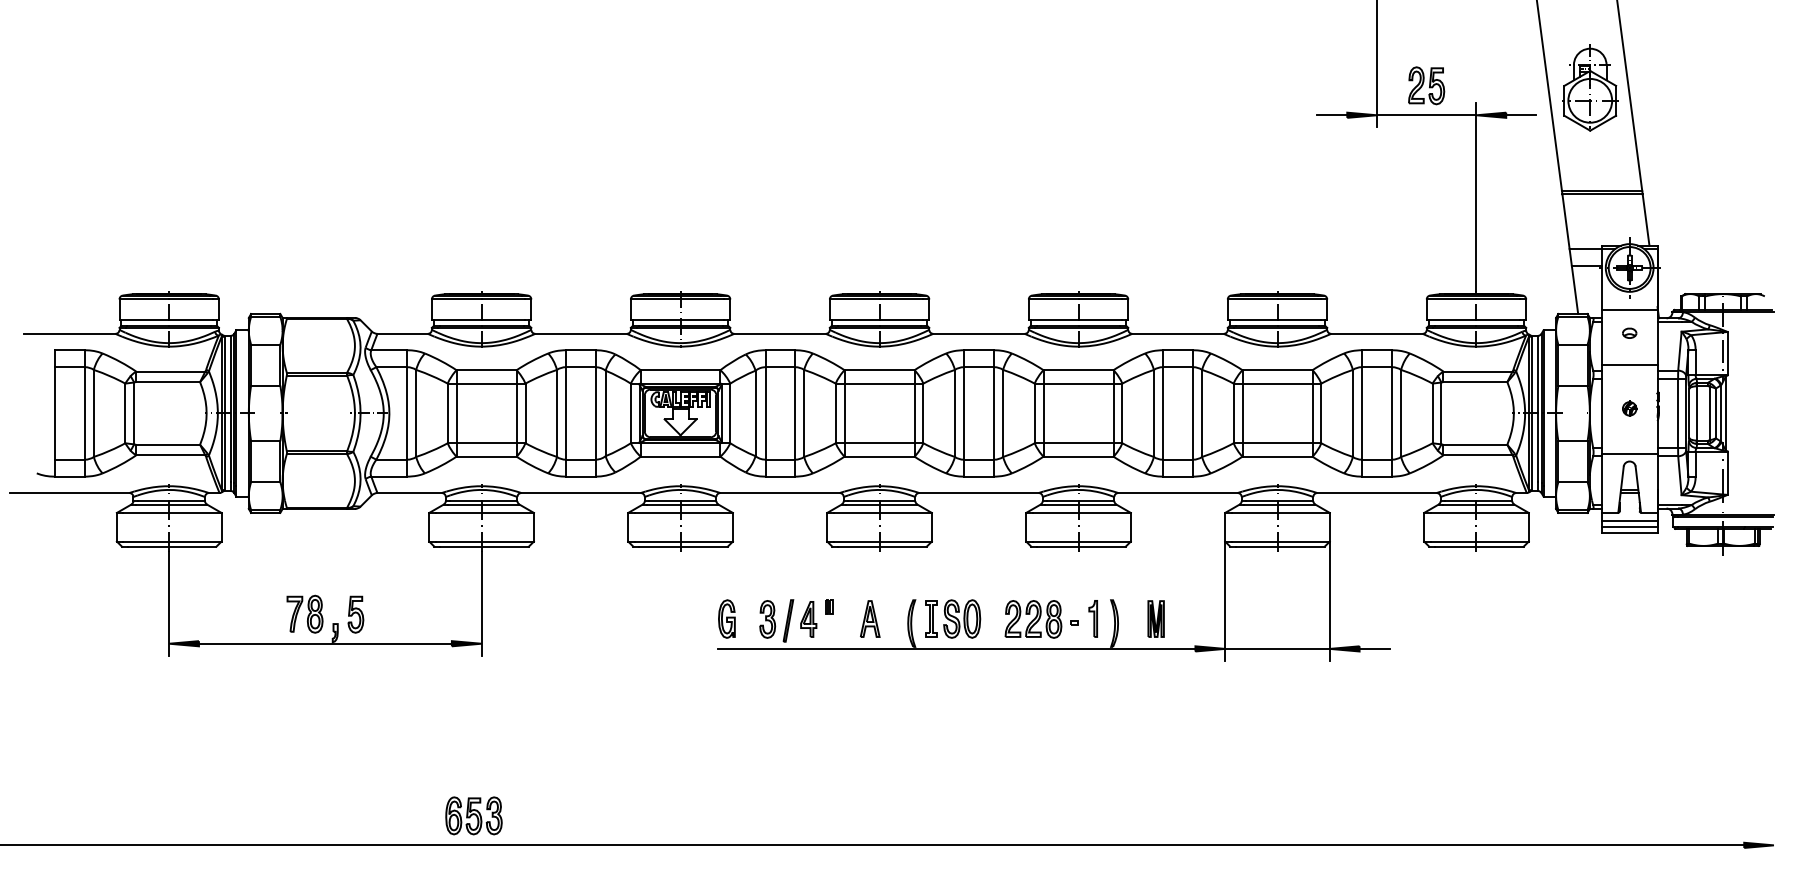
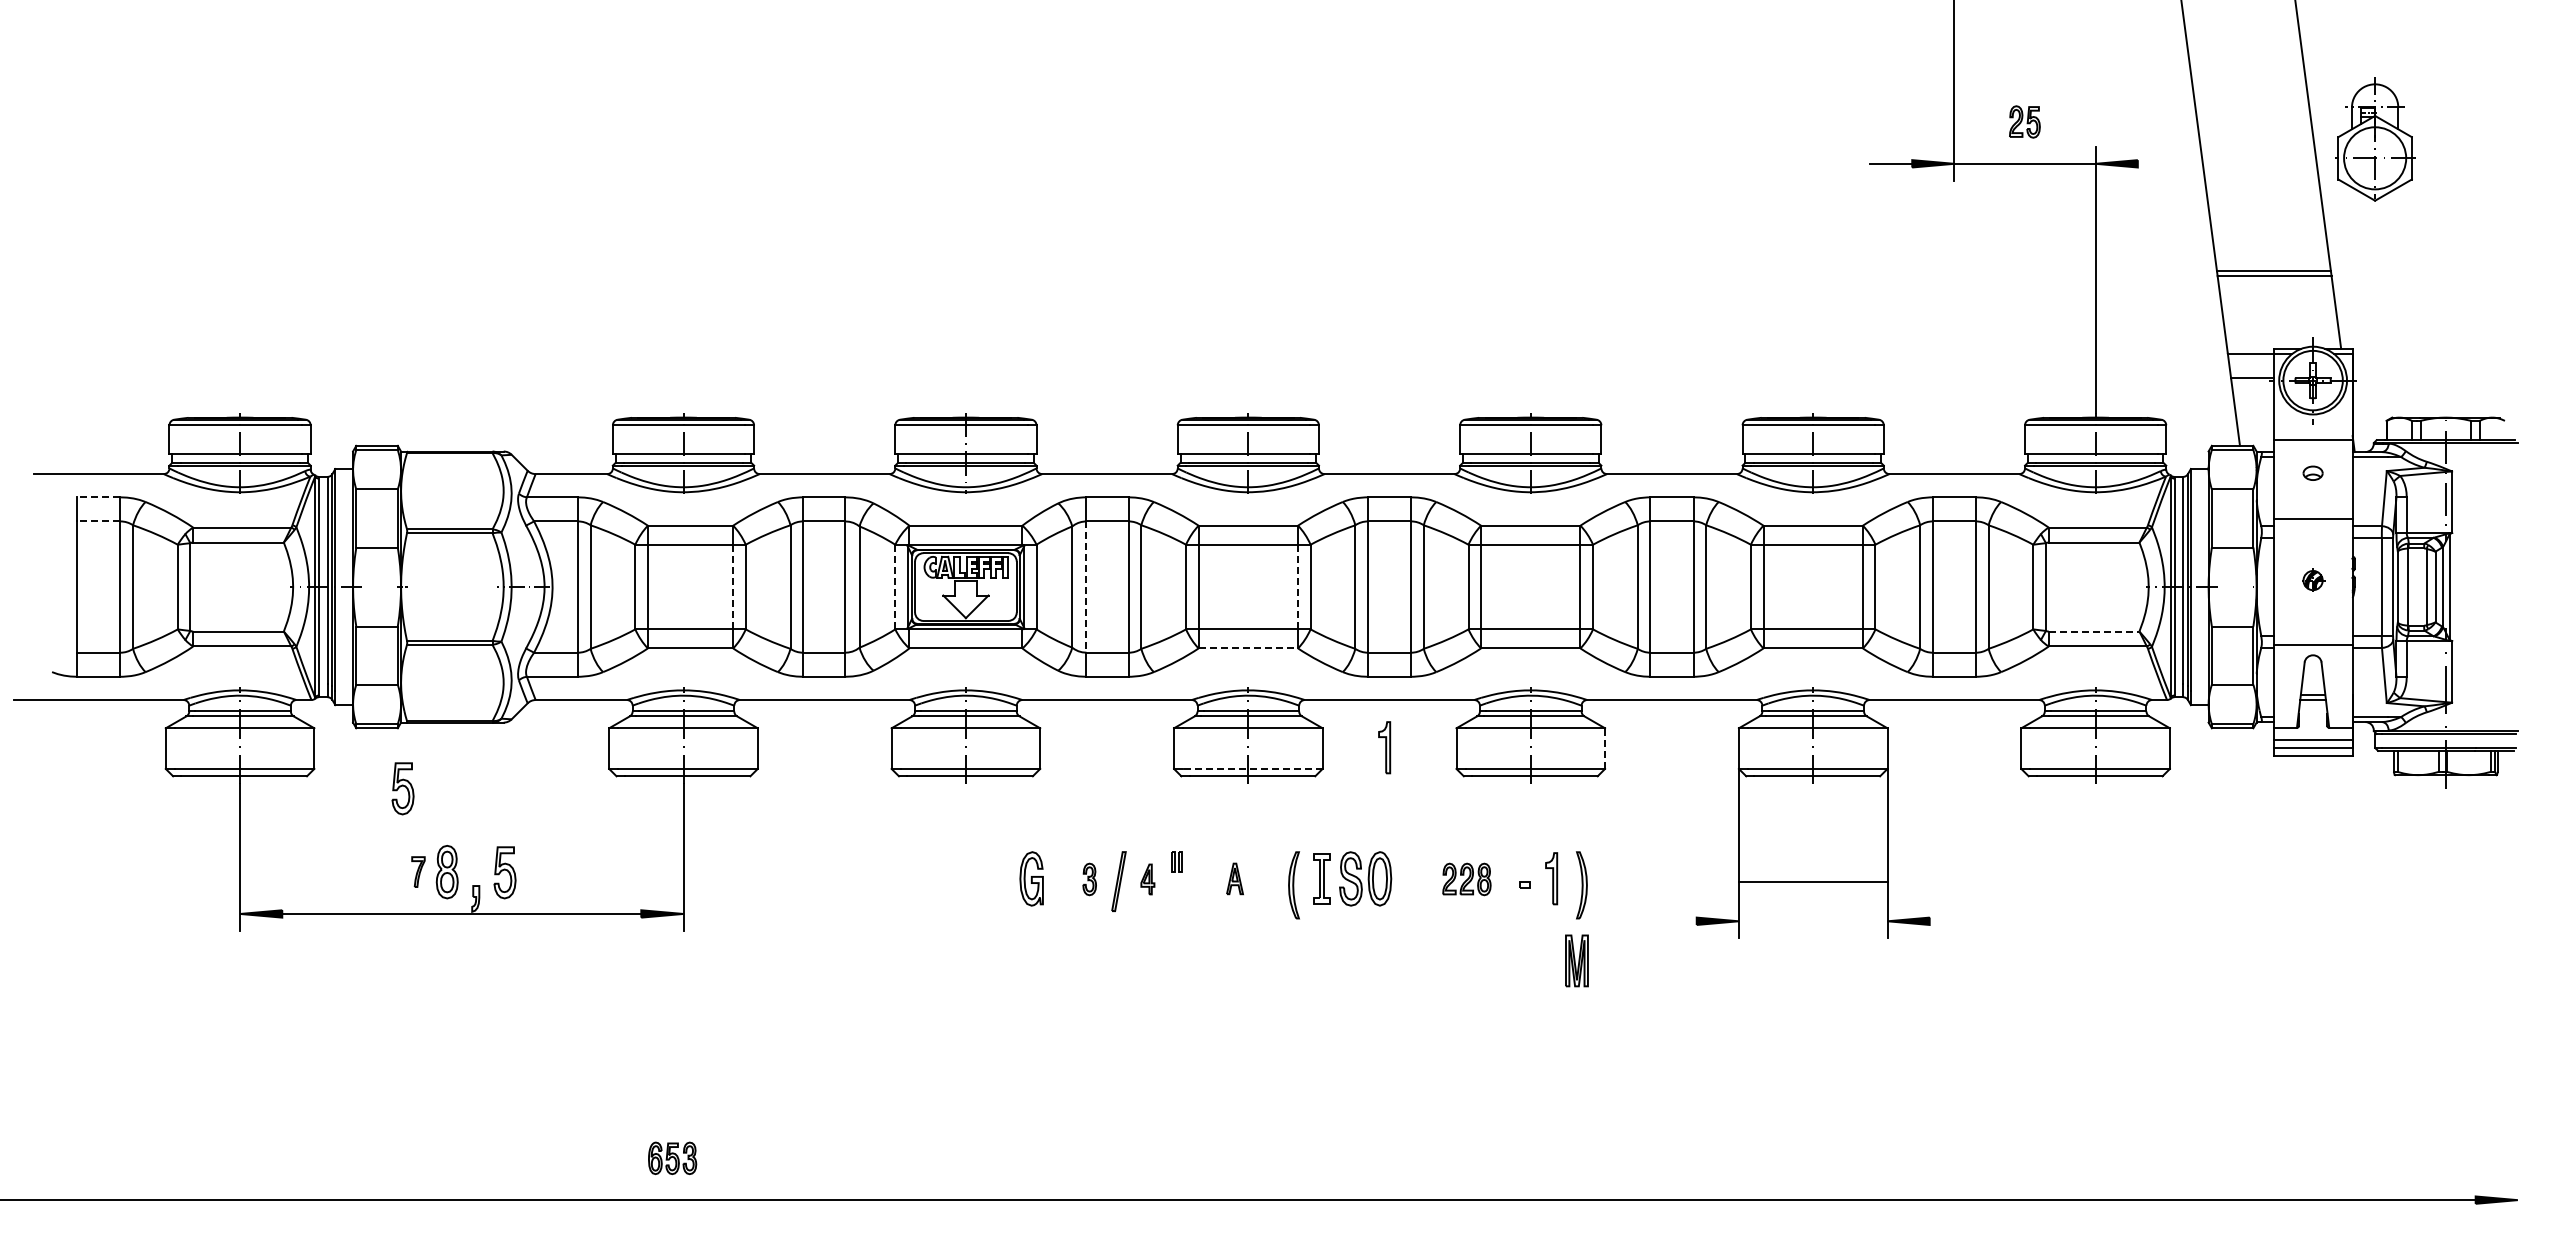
part: (1426, 85) -> (2024, 121), size x0.6
part: (1590, 87) -> (2375, 139), moved
line: (1520, 115) -> (2158, 163), removed
line: (69, 350) -> (98, 497), solid -> dashed
line: (69, 367) -> (98, 521), solid -> dashed
line: (516, 413) -> (733, 586), solid -> dashed
line: (630, 413) -> (895, 586), solid -> dashed
line: (765, 413) -> (1086, 587), solid -> dashed
line: (914, 413) -> (1298, 586), solid -> dashed
line: (1475, 444) -> (2094, 631), solid -> dashed
line: (879, 456) -> (1248, 648), solid -> dashed
part: (975, 526) -> (1384, 747), added
line: (1131, 527) -> (1605, 748), solid -> dashed
line: (882, 541) -> (1252, 768), solid -> dashed
part: (283, 555) -> (402, 788), added
part: (294, 613) -> (418, 871), size x0.6
part: (869, 618) -> (1234, 878), size x0.6
part: (1155, 618) -> (1576, 960), moved
part: (767, 619) -> (1089, 879), size x0.6
part: (808, 619) -> (1147, 879), size x0.6
part: (1033, 619) -> (1466, 879), size x0.6
line: (956, 649) -> (1357, 921), removed
line: (1277, 649) -> (1812, 882), moved
line: (1374, 649) -> (1950, 921), removed
part: (473, 816) -> (672, 1158), size x0.6

